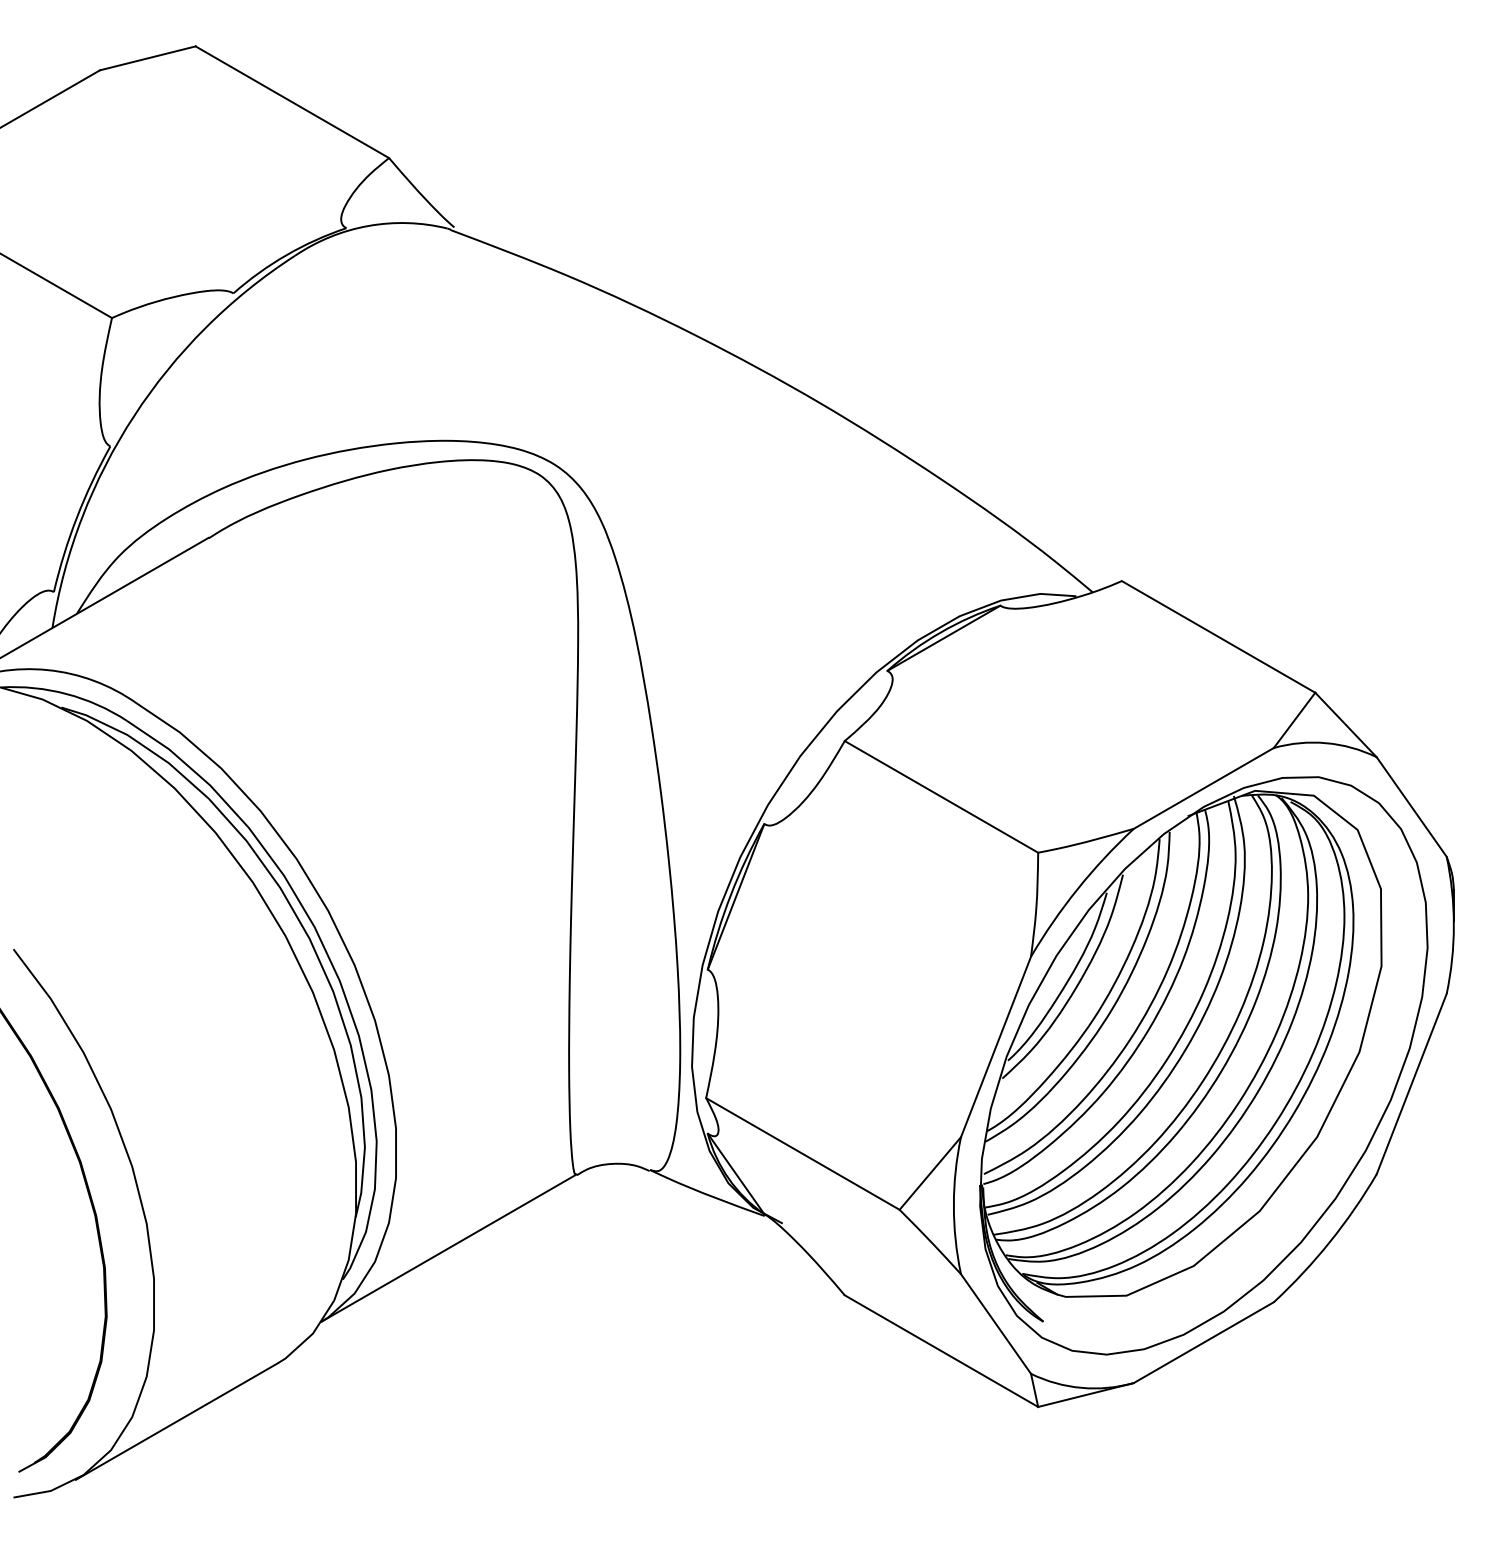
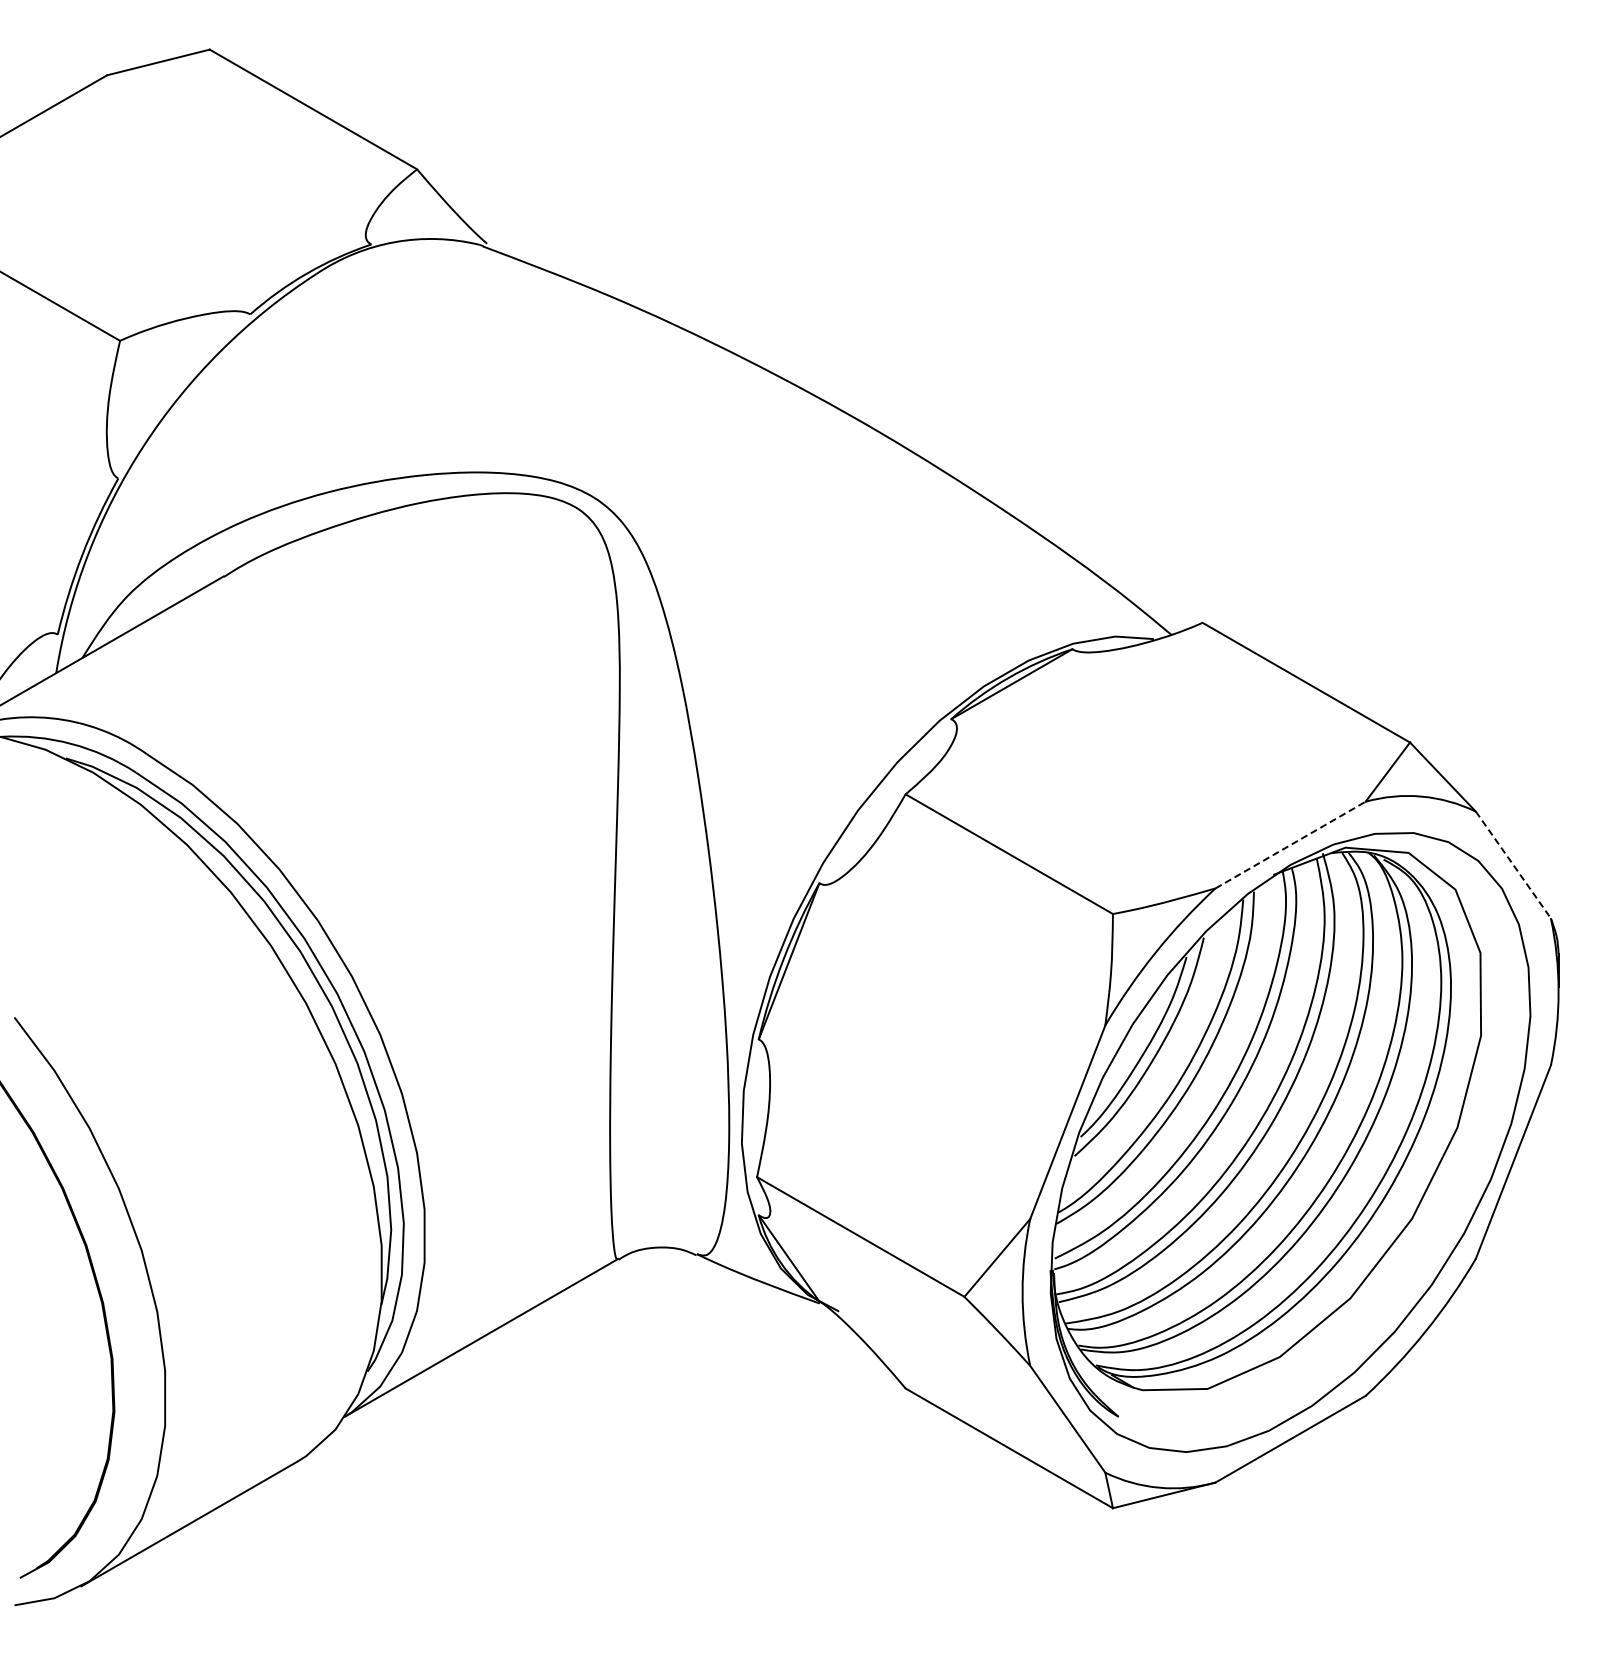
line: (1203, 788) -> (1290, 845), solid -> dashed
line: (1411, 807) -> (1513, 865), solid -> dashed

